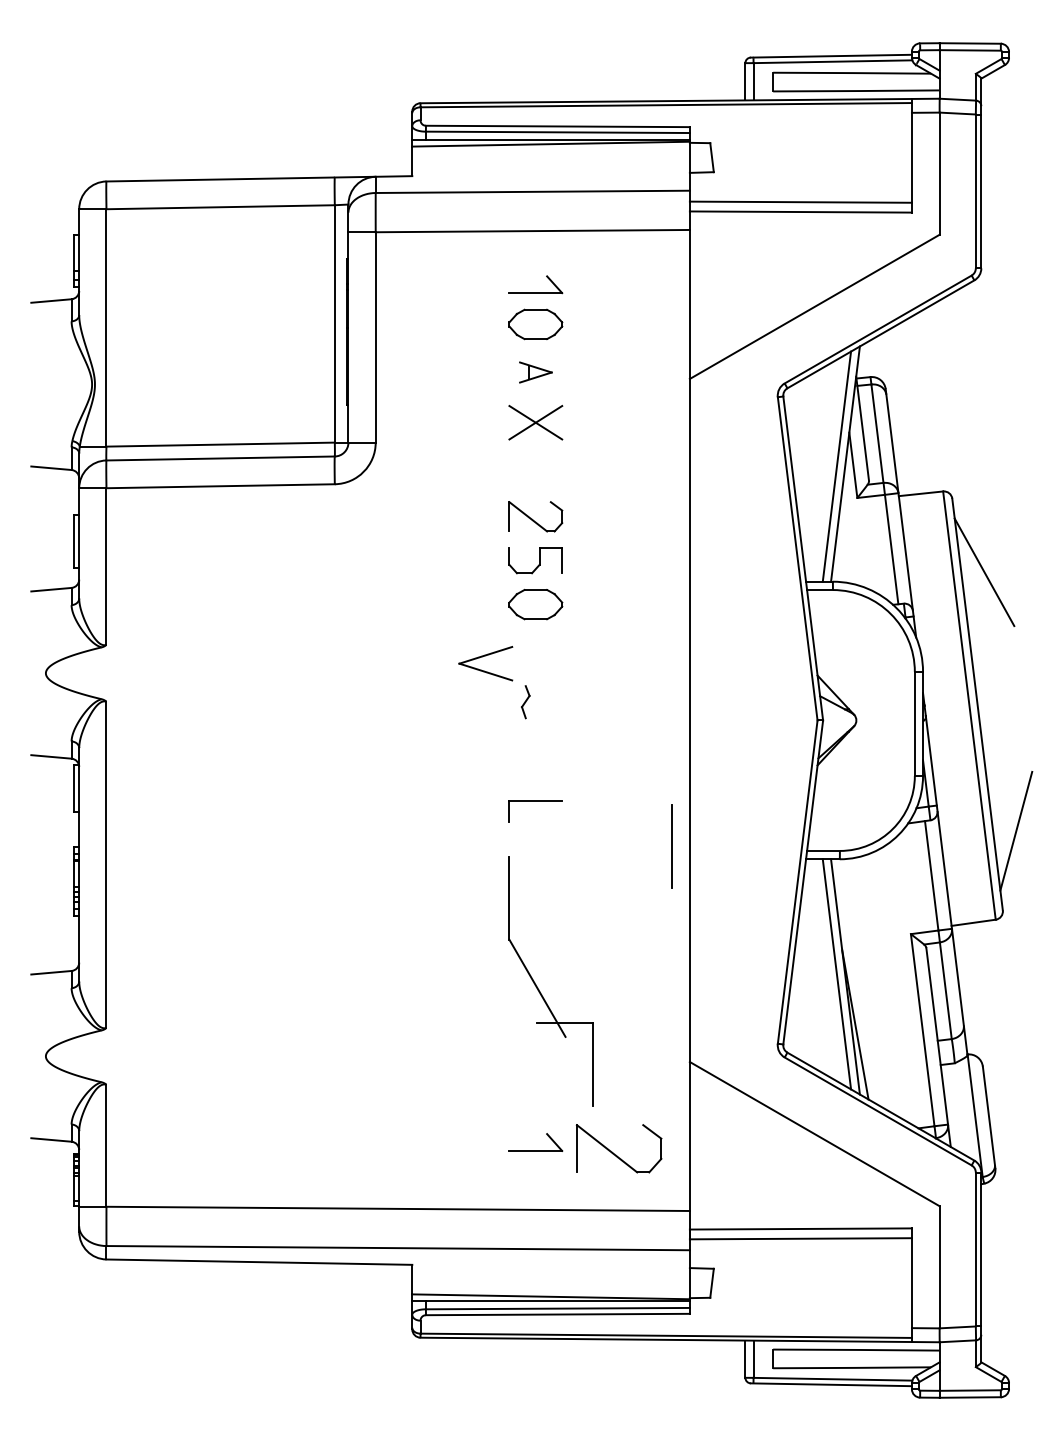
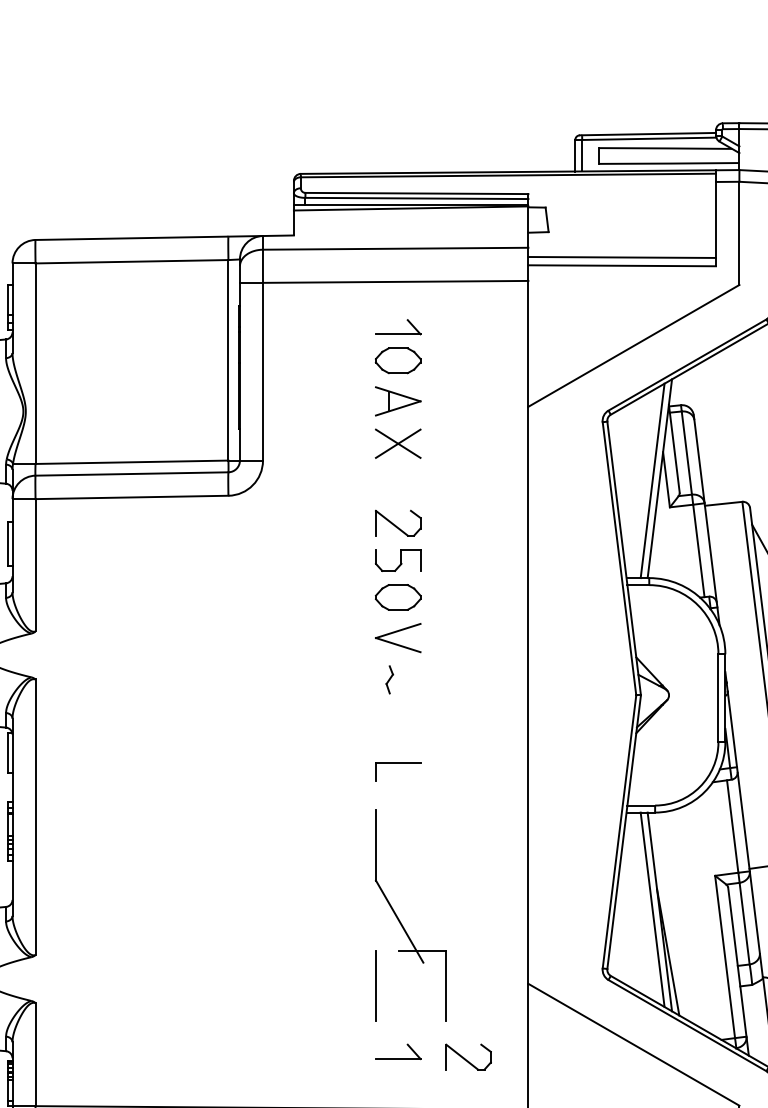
part: (535, 372) -> (397, 401), size x1.67
part: (482, 657) -> (395, 632), moved
line: (671, 846) -> (375, 985), moved
part: (618, 1148) -> (468, 1056), size x0.62

